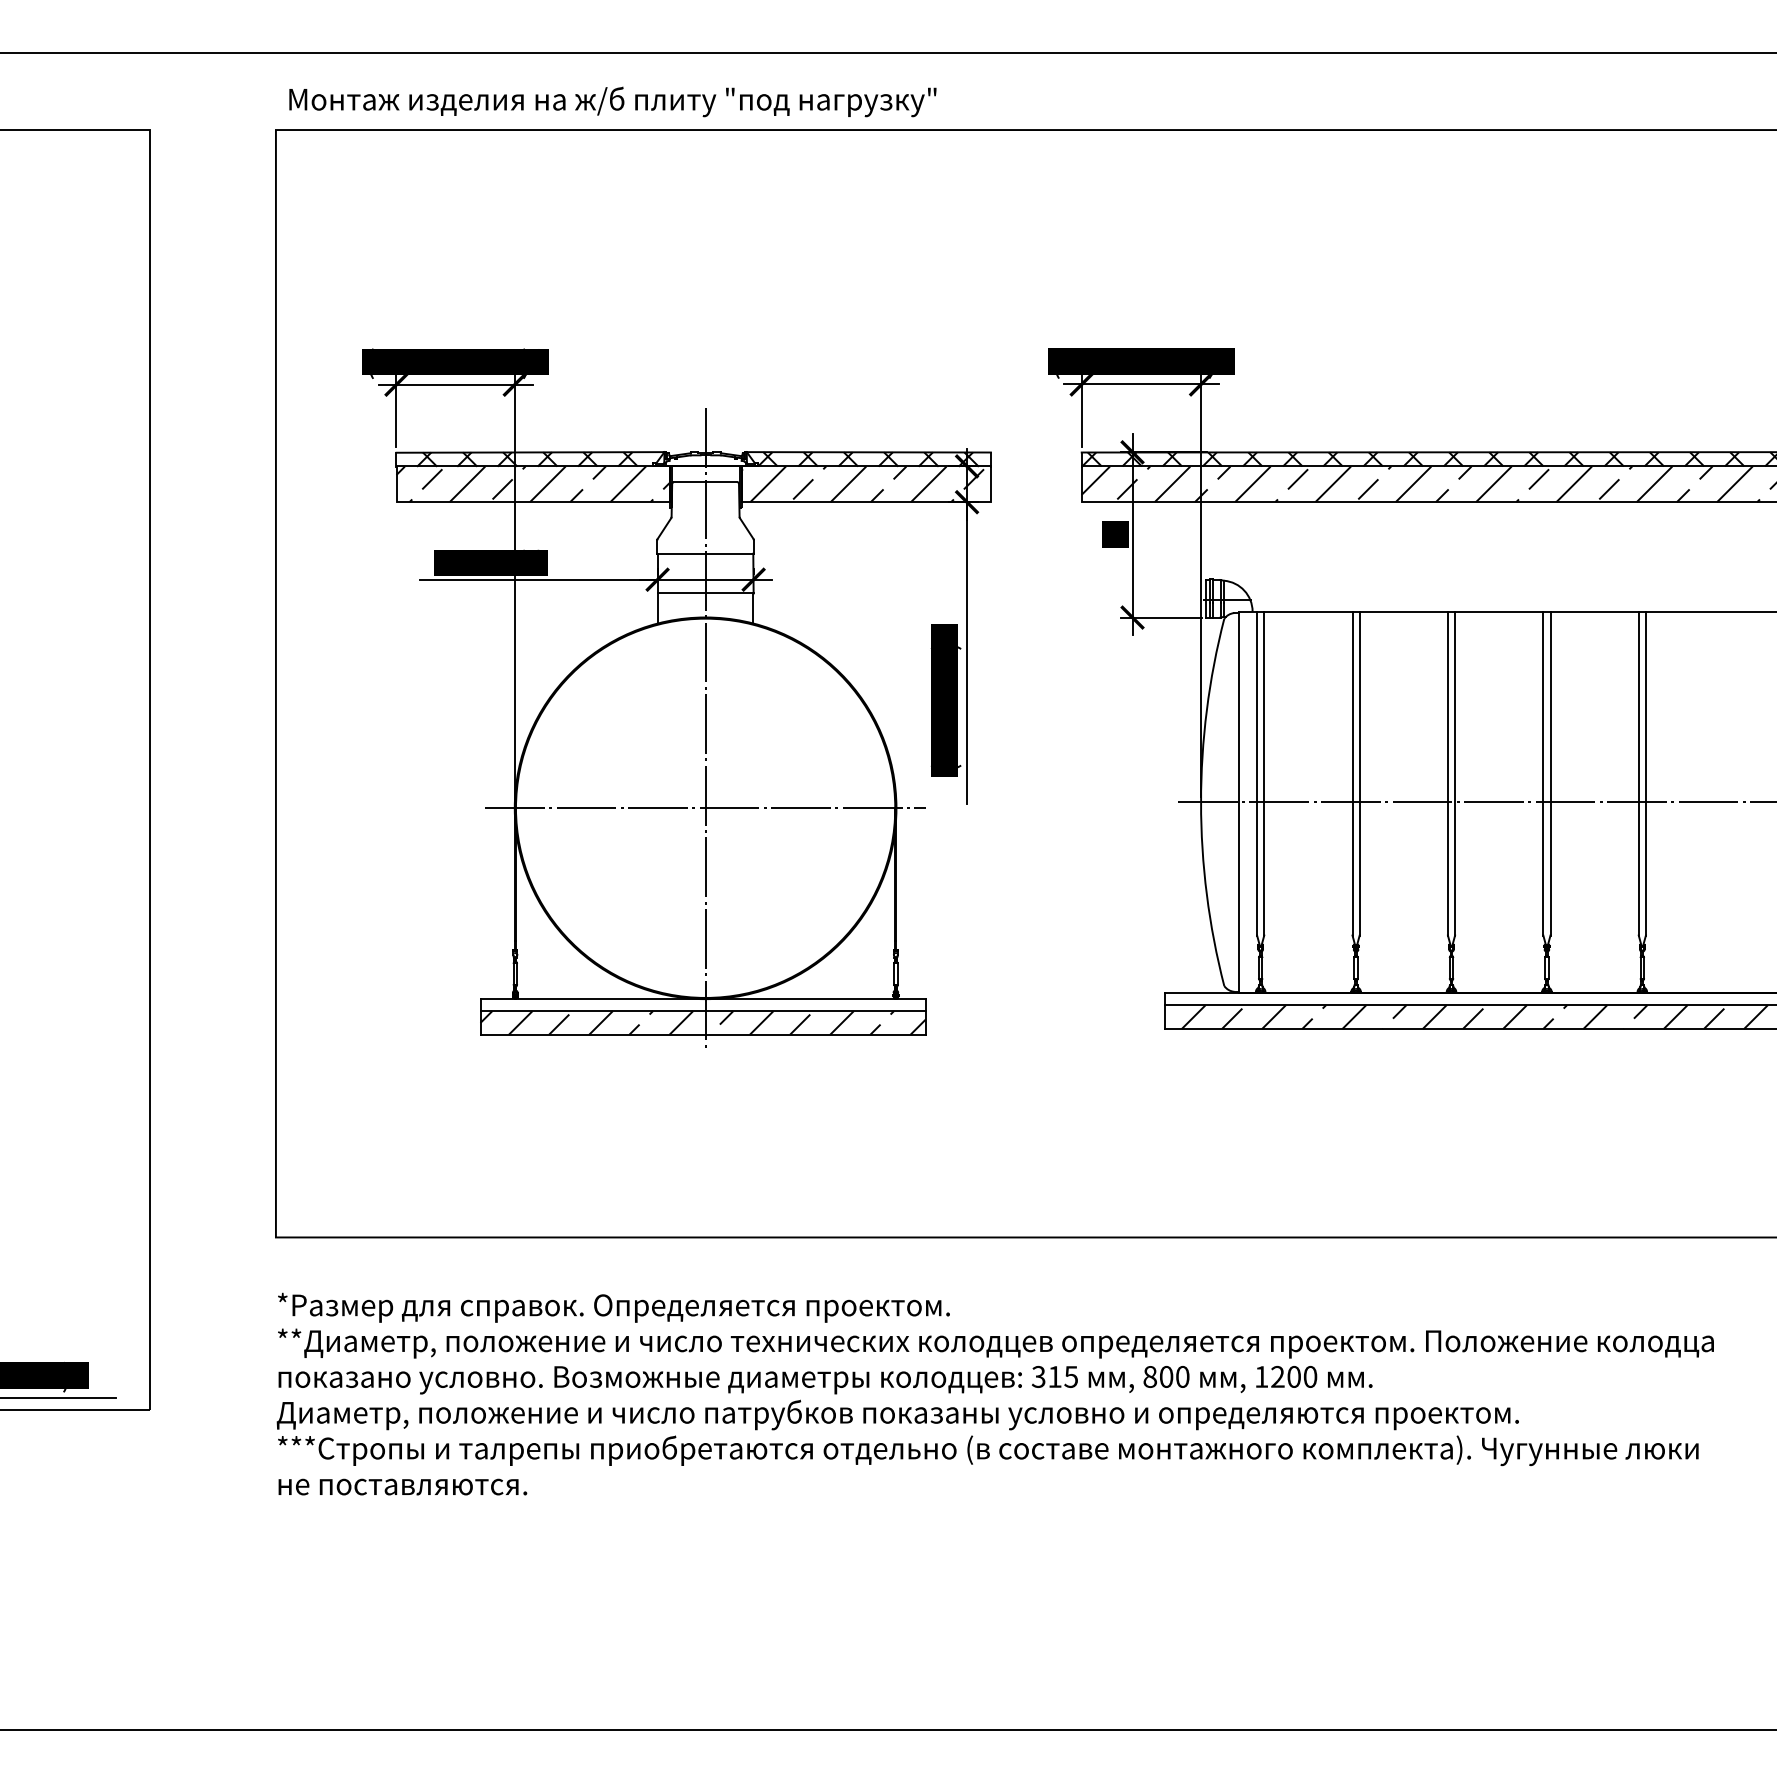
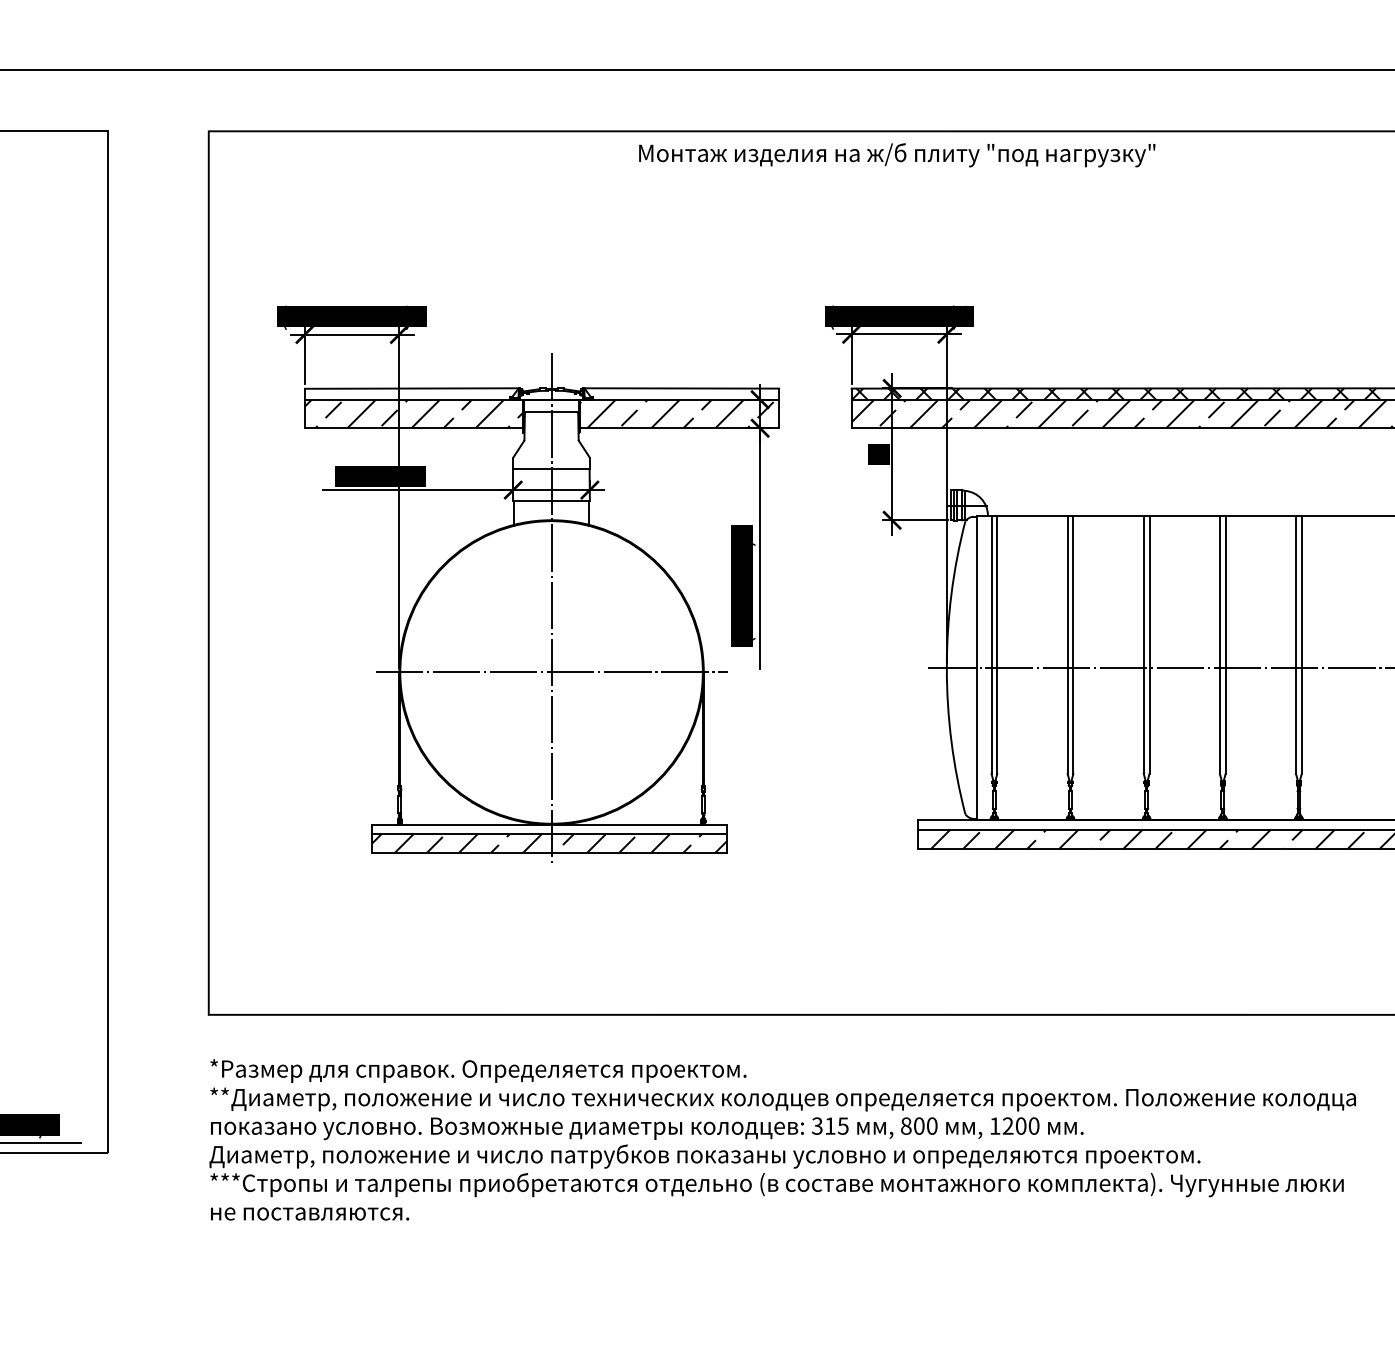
text: (612, 101) -> (896, 154), moved
hatch: (530, 459) -> (411, 394), removed
hatch: (868, 459) -> (681, 394), removed

